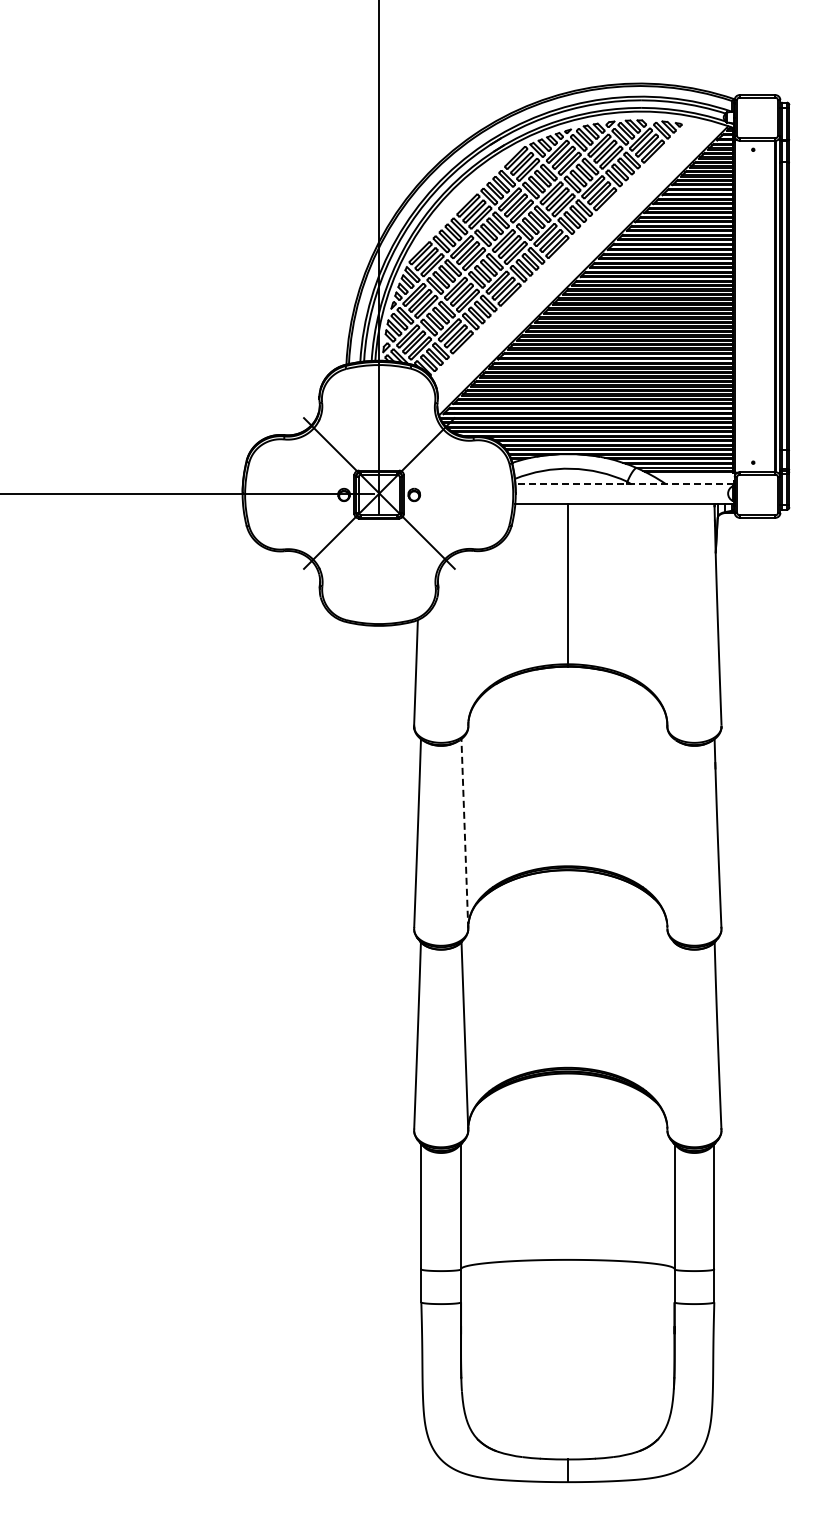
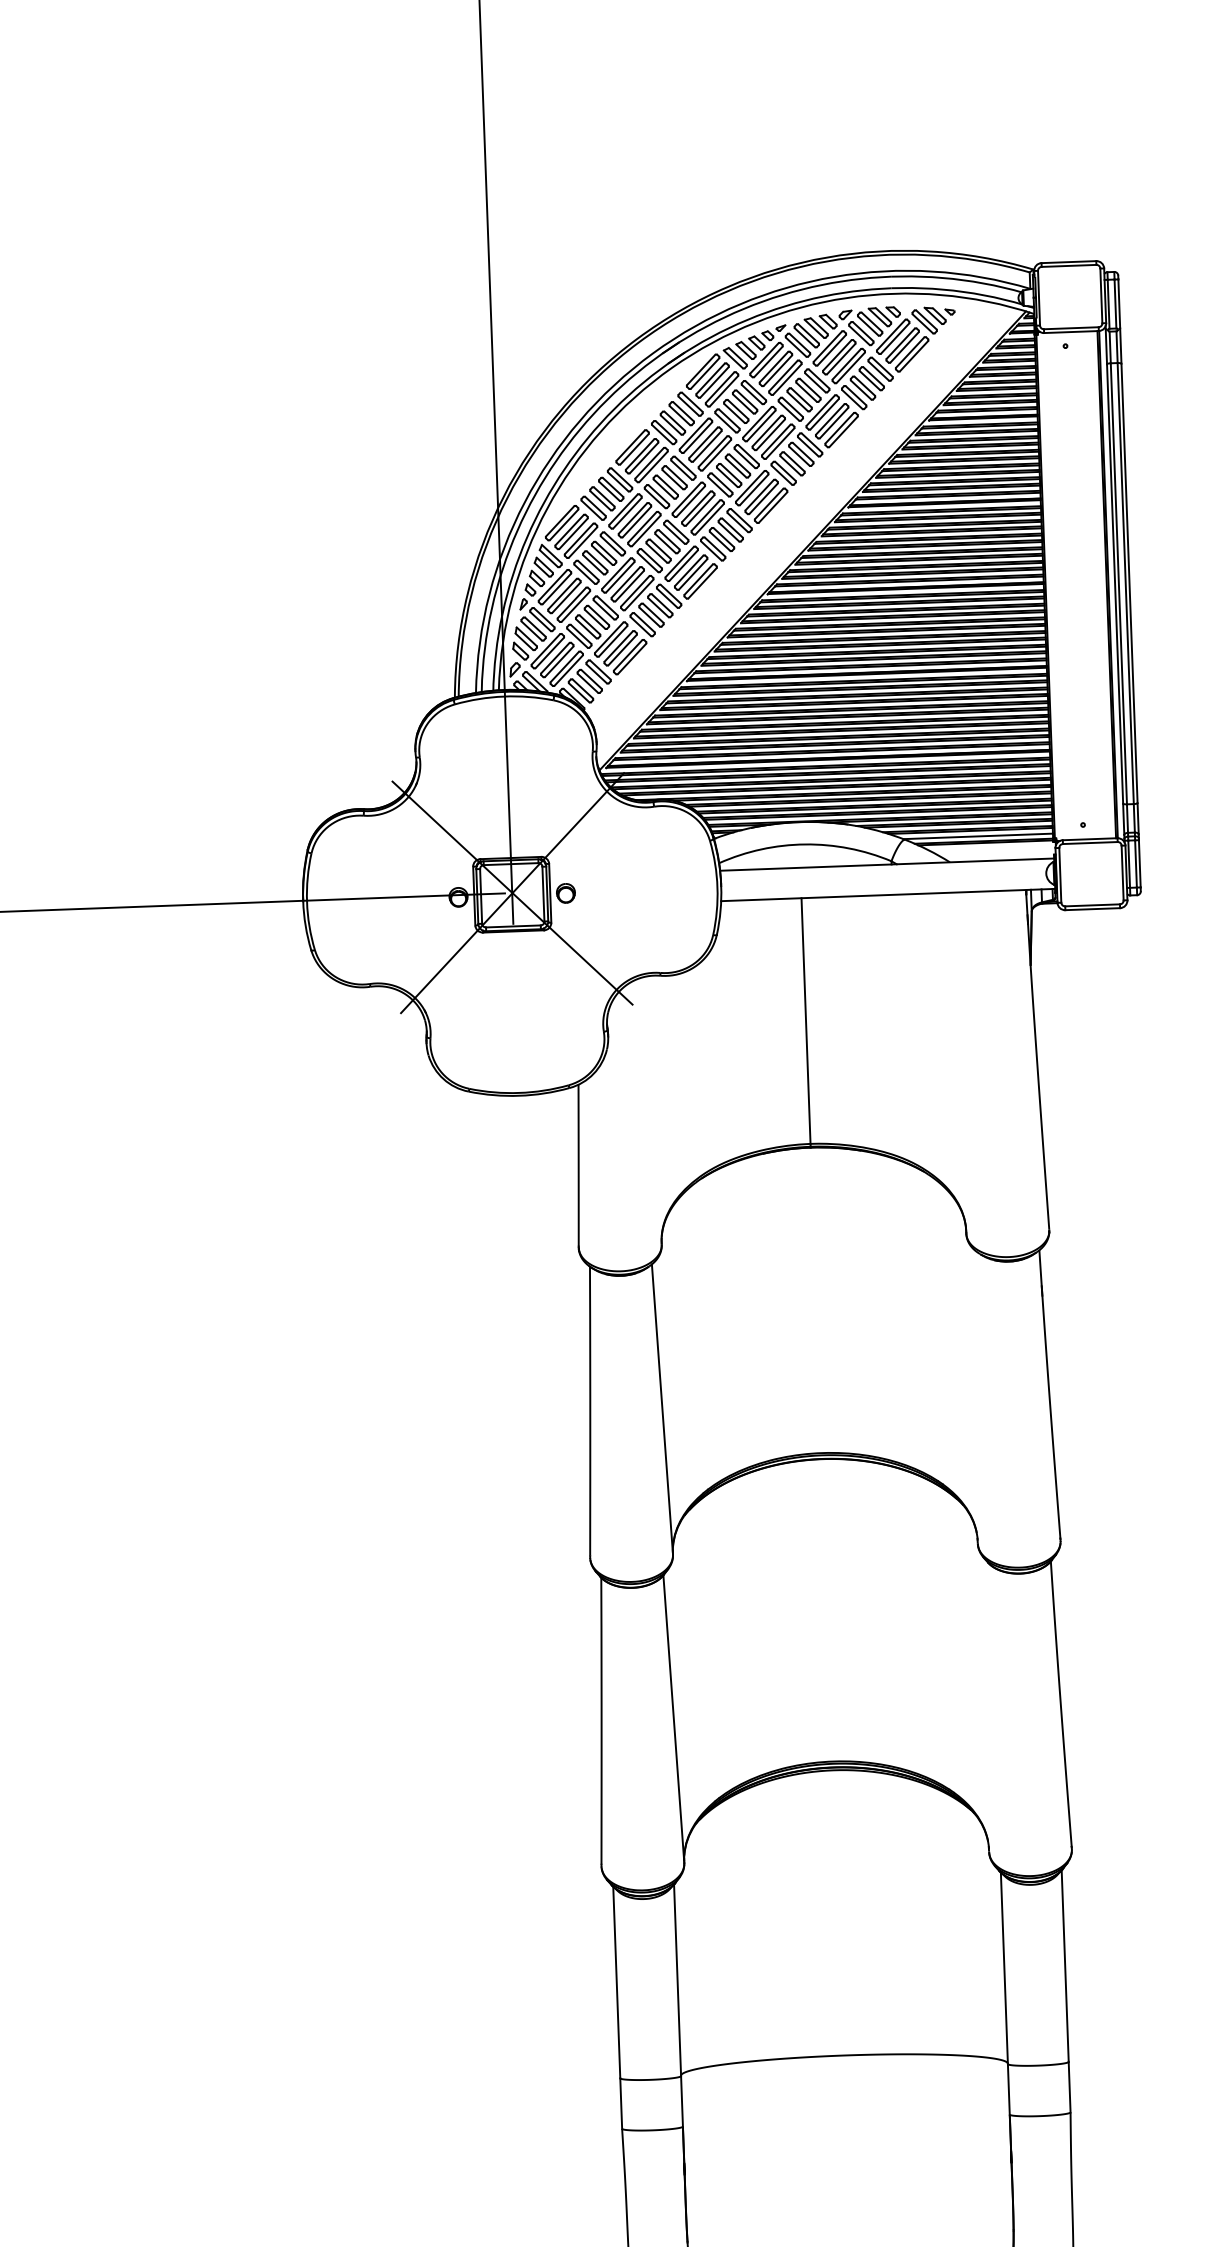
line: (624, 483) -> (887, 864), dashed -> solid
line: (464, 833) -> (661, 1408), dashed -> solid

